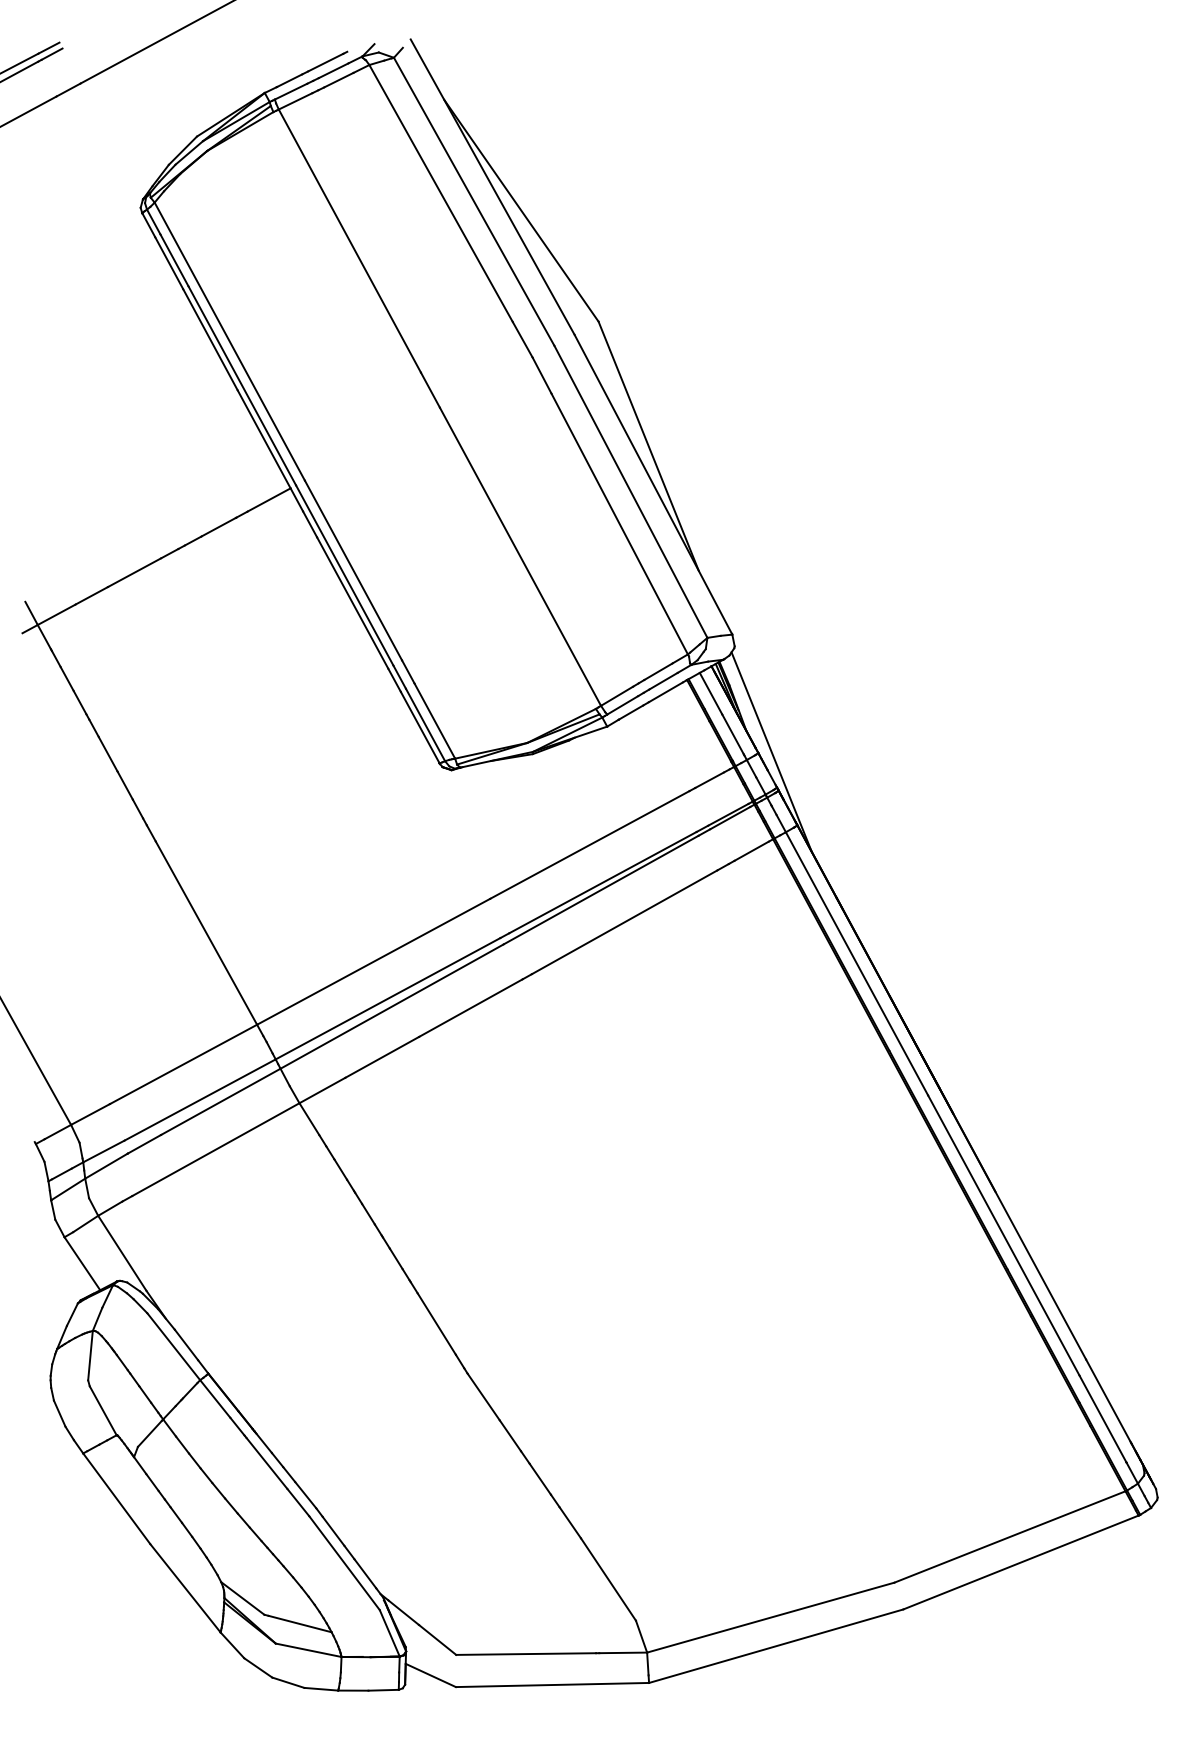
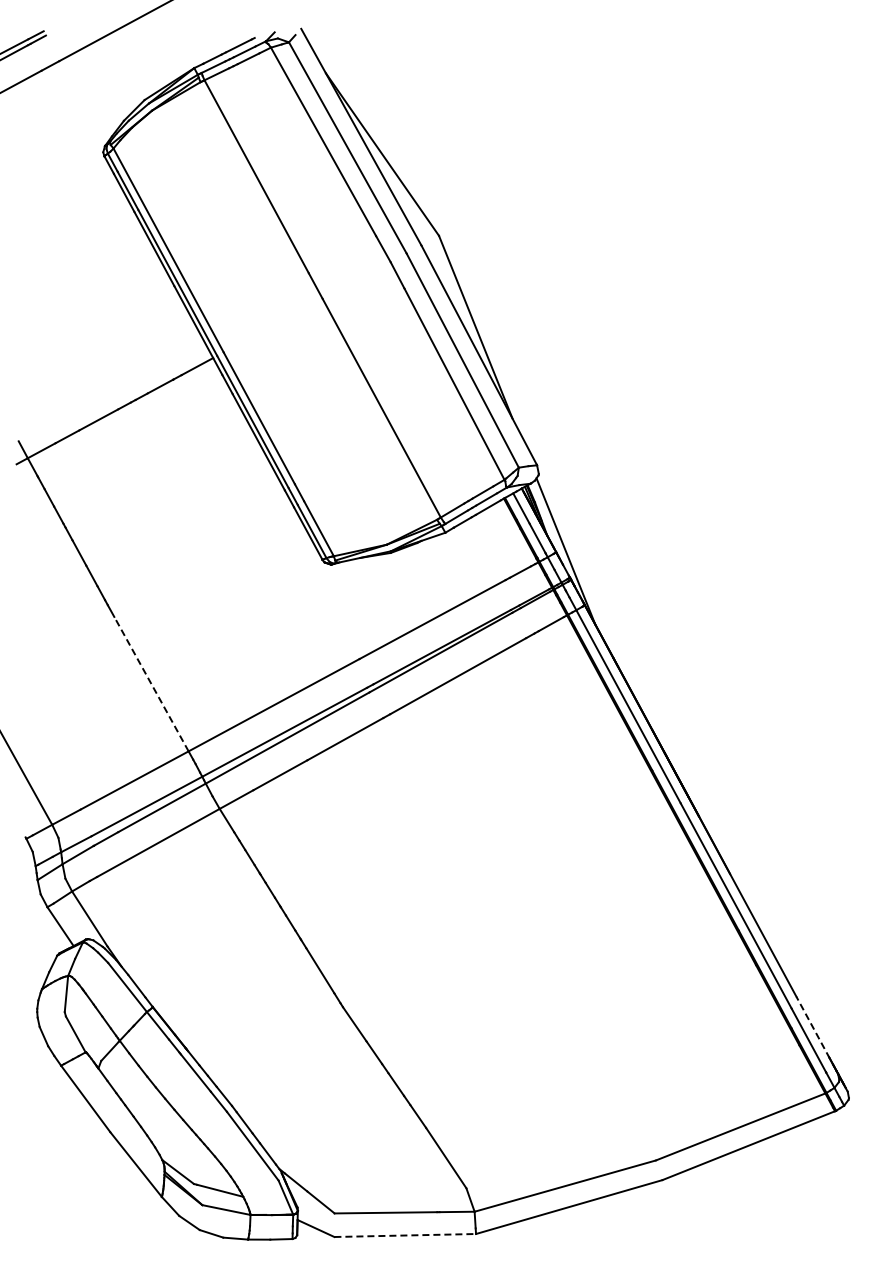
line: (206, 933) -> (151, 684), solid -> dashed
line: (1107, 1401) -> (812, 1027), solid -> dashed
line: (552, 1685) -> (405, 1235), solid -> dashed

